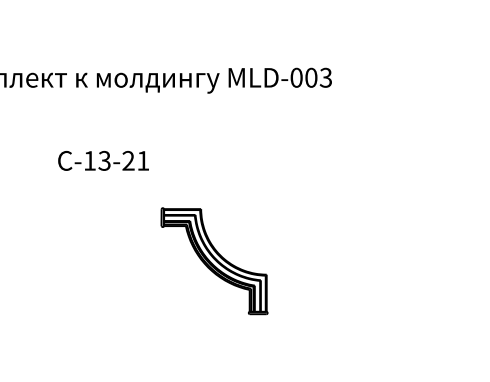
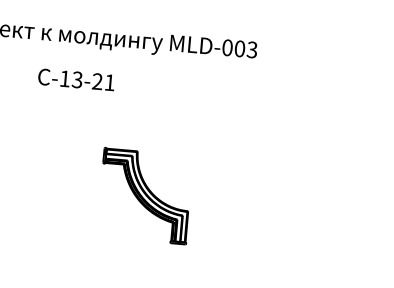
text: (103, 160) -> (76, 79), moved

